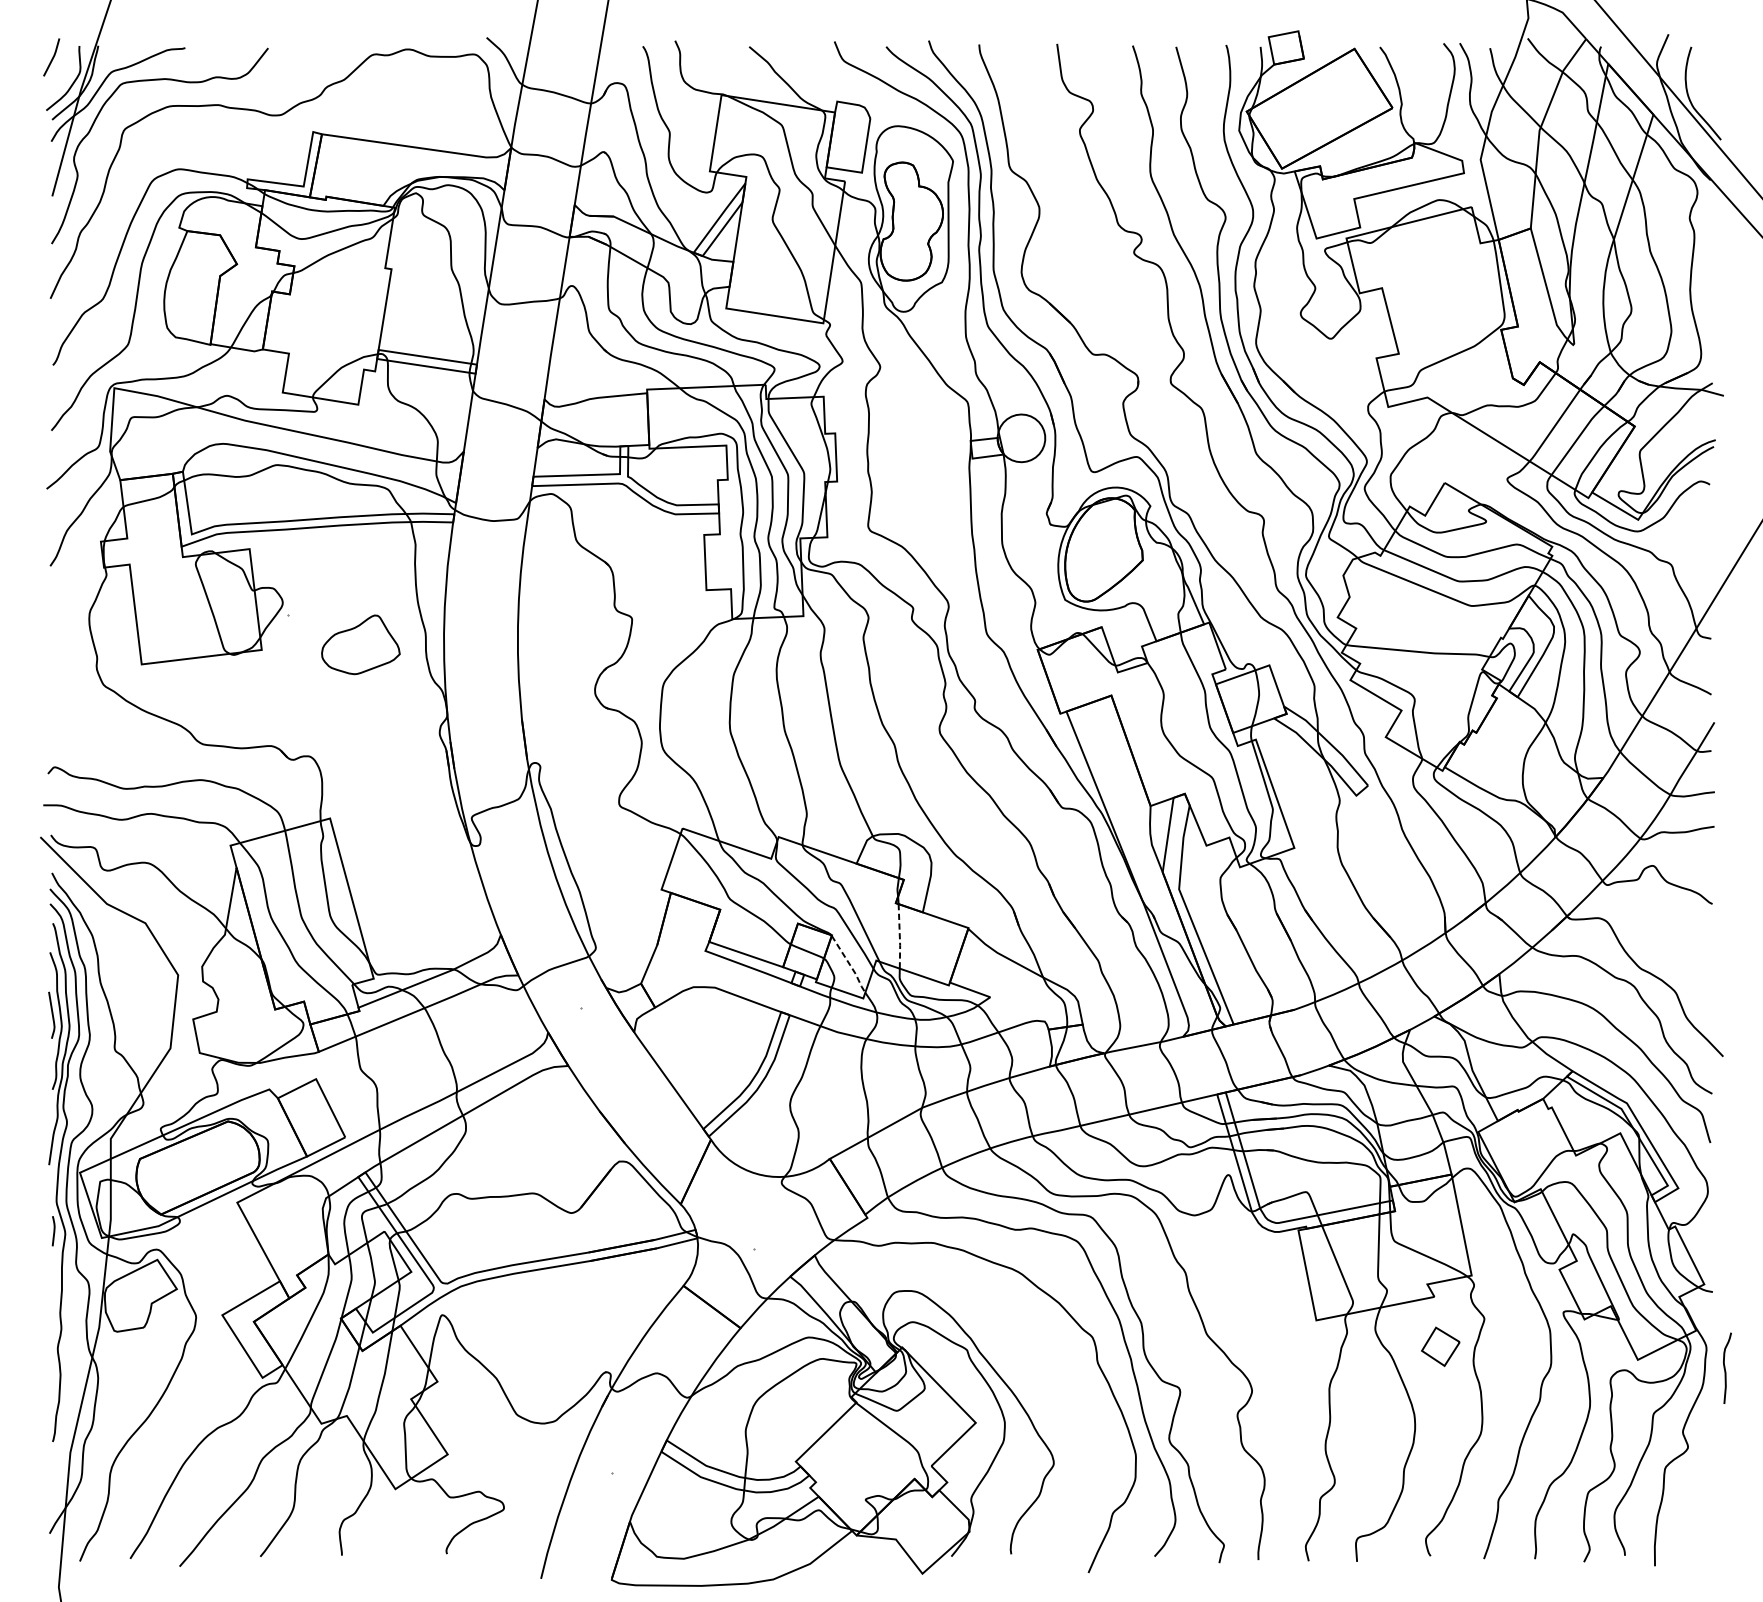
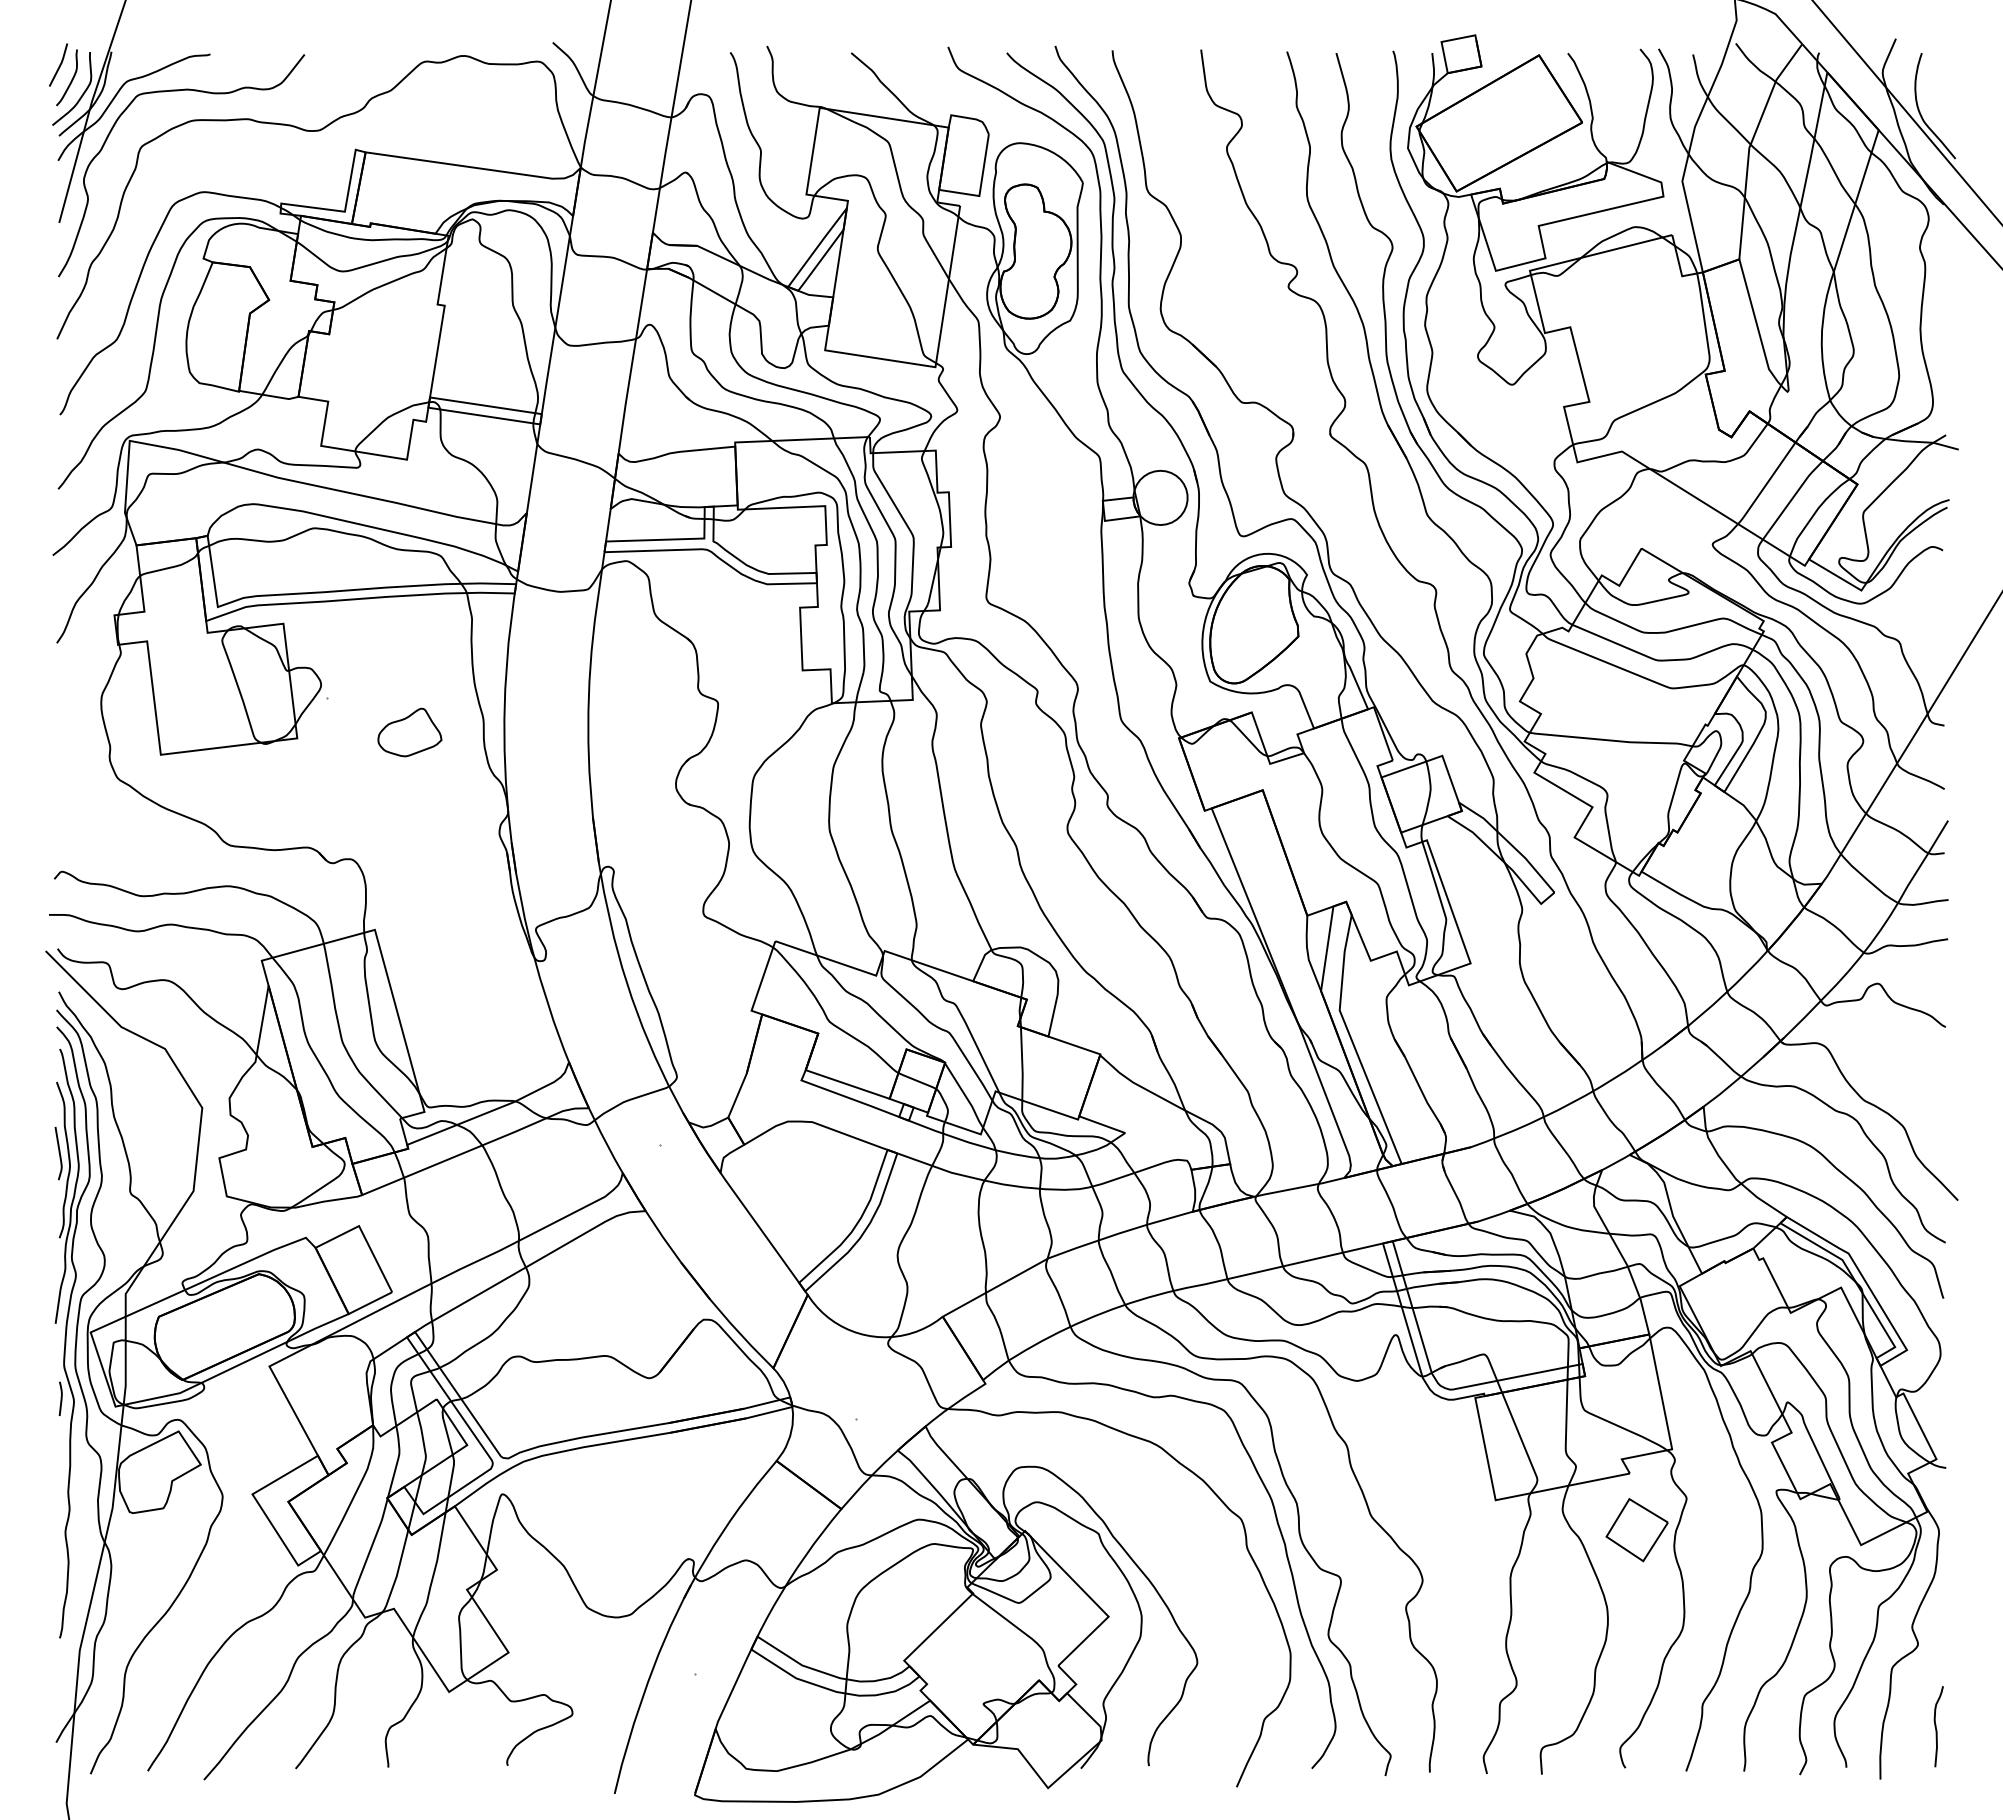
curve: (63, 70) -> (71, 79), added
part: (360, 644) -> (409, 732), size x0.71
line: (899, 936) -> (1022, 1064), dashed -> solid
line: (849, 964) -> (965, 1095), dashed -> solid
part: (1440, 1347) -> (1636, 1530), size x1.43
curve: (1725, 1368) -> (1936, 1726), moved

